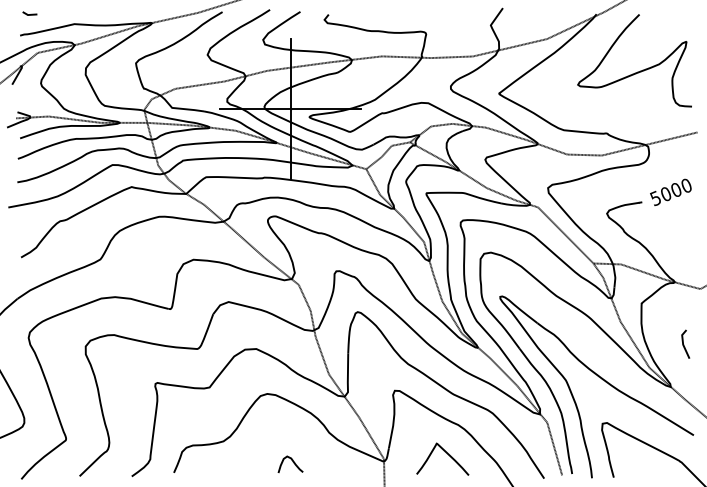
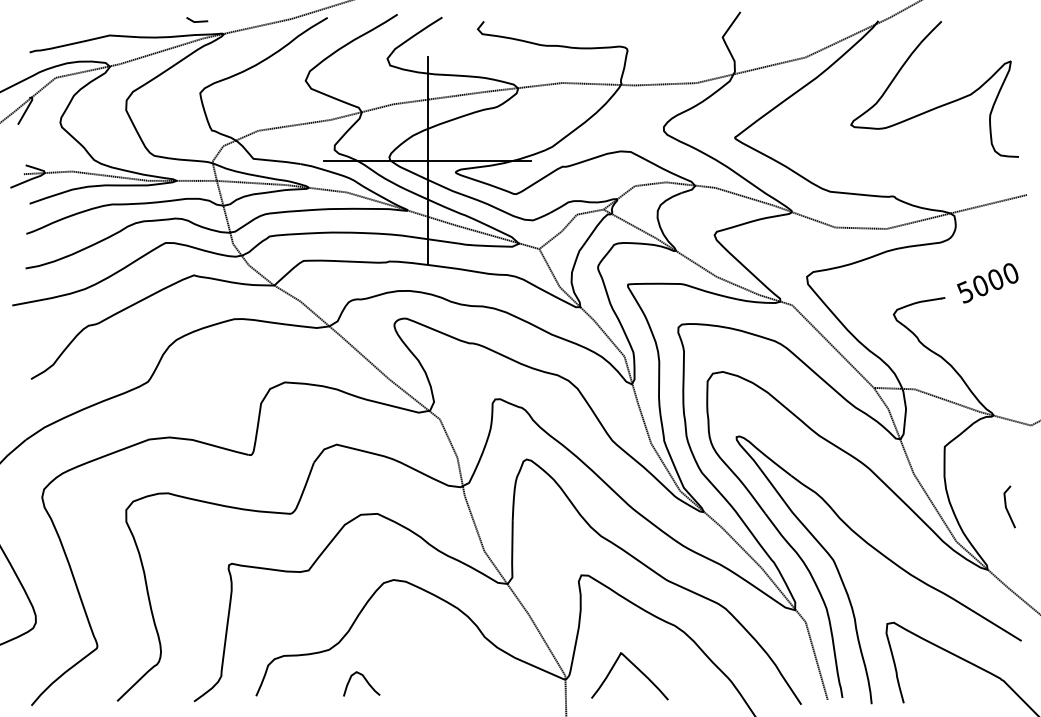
line: (29, 14) -> (196, 21), moved
curve: (446, 453) -> (635, 667), moved
curve: (292, 462) -> (364, 680), moved

